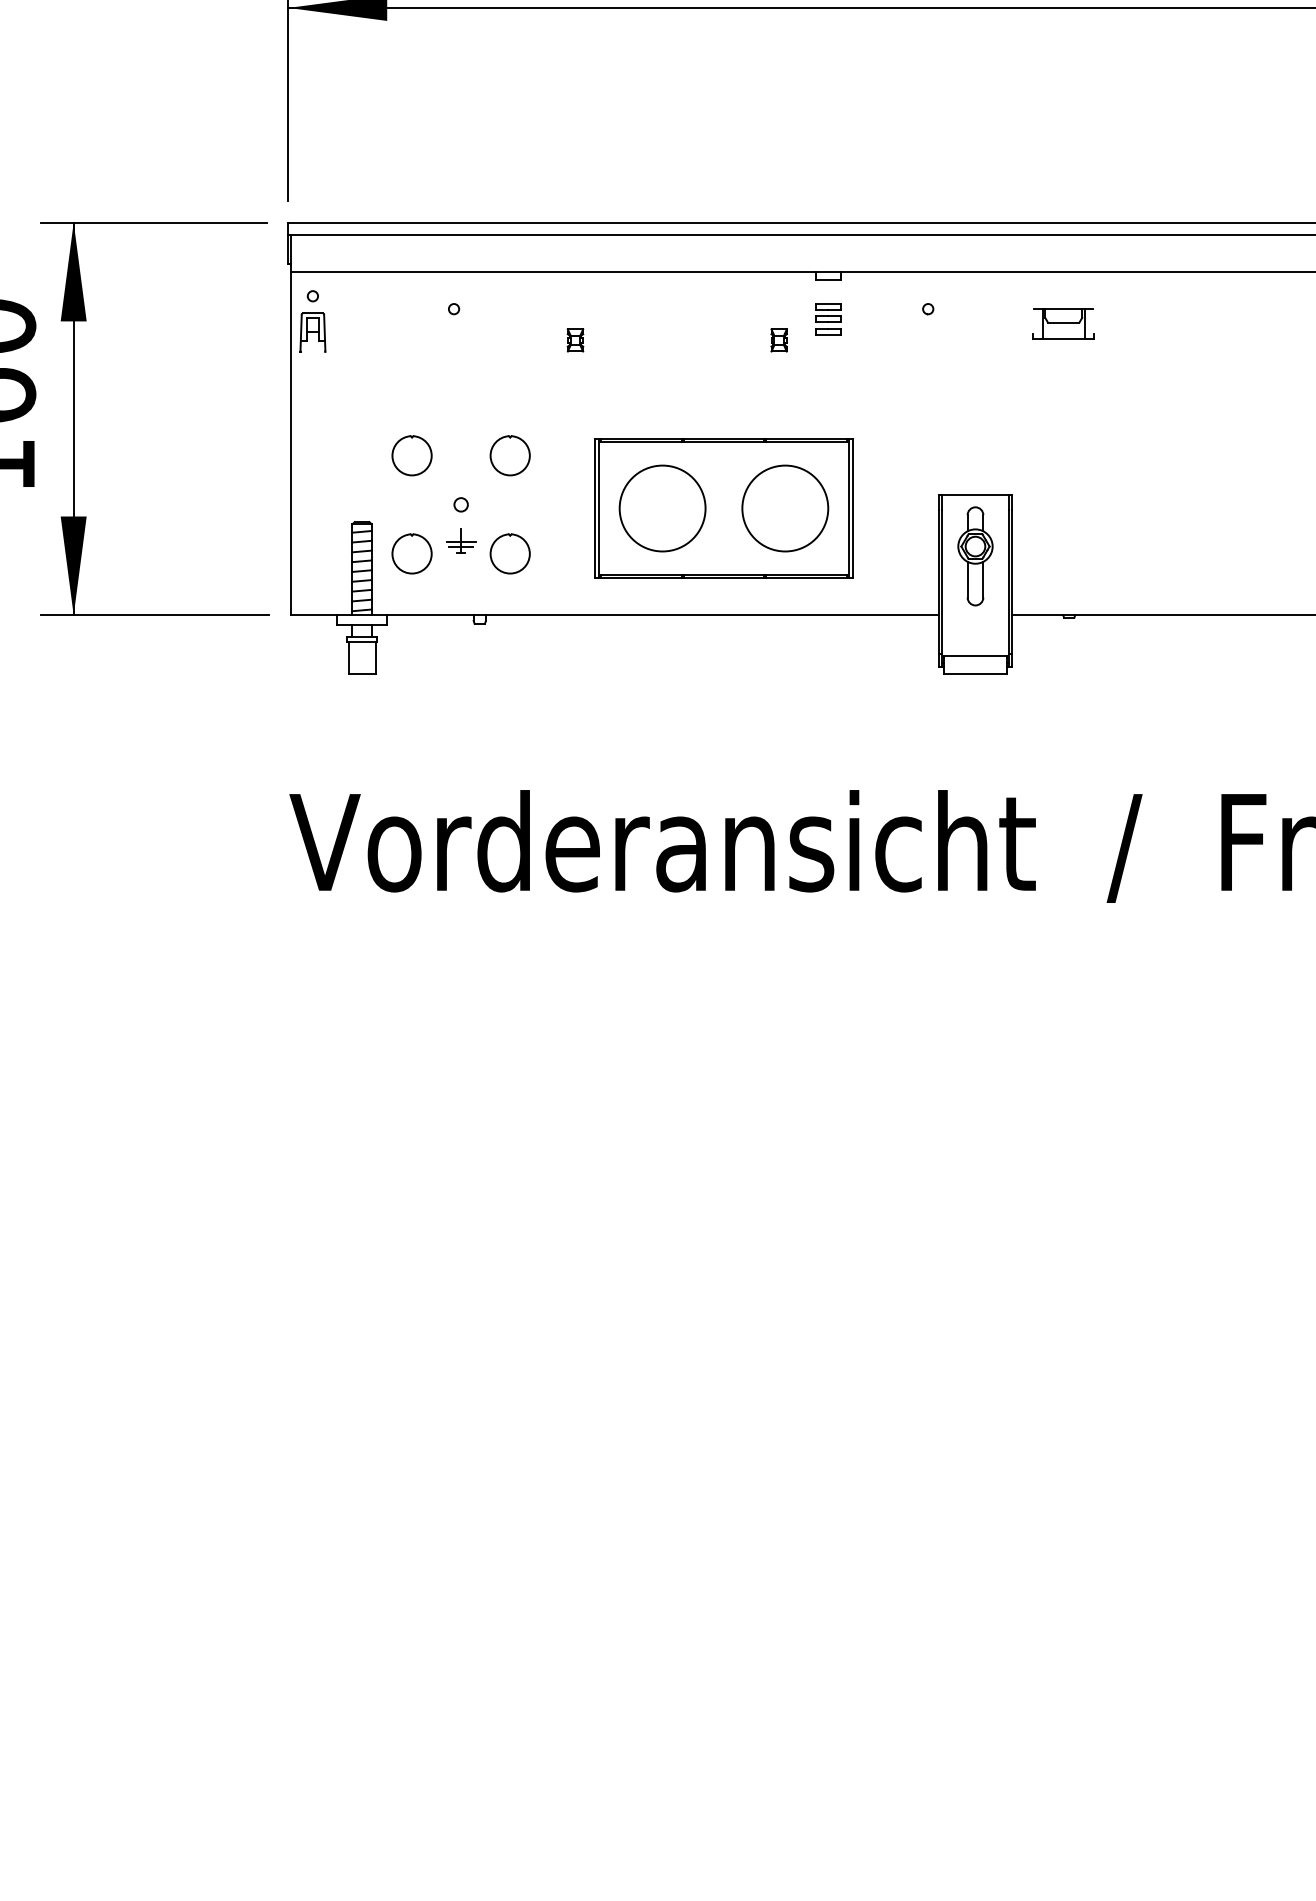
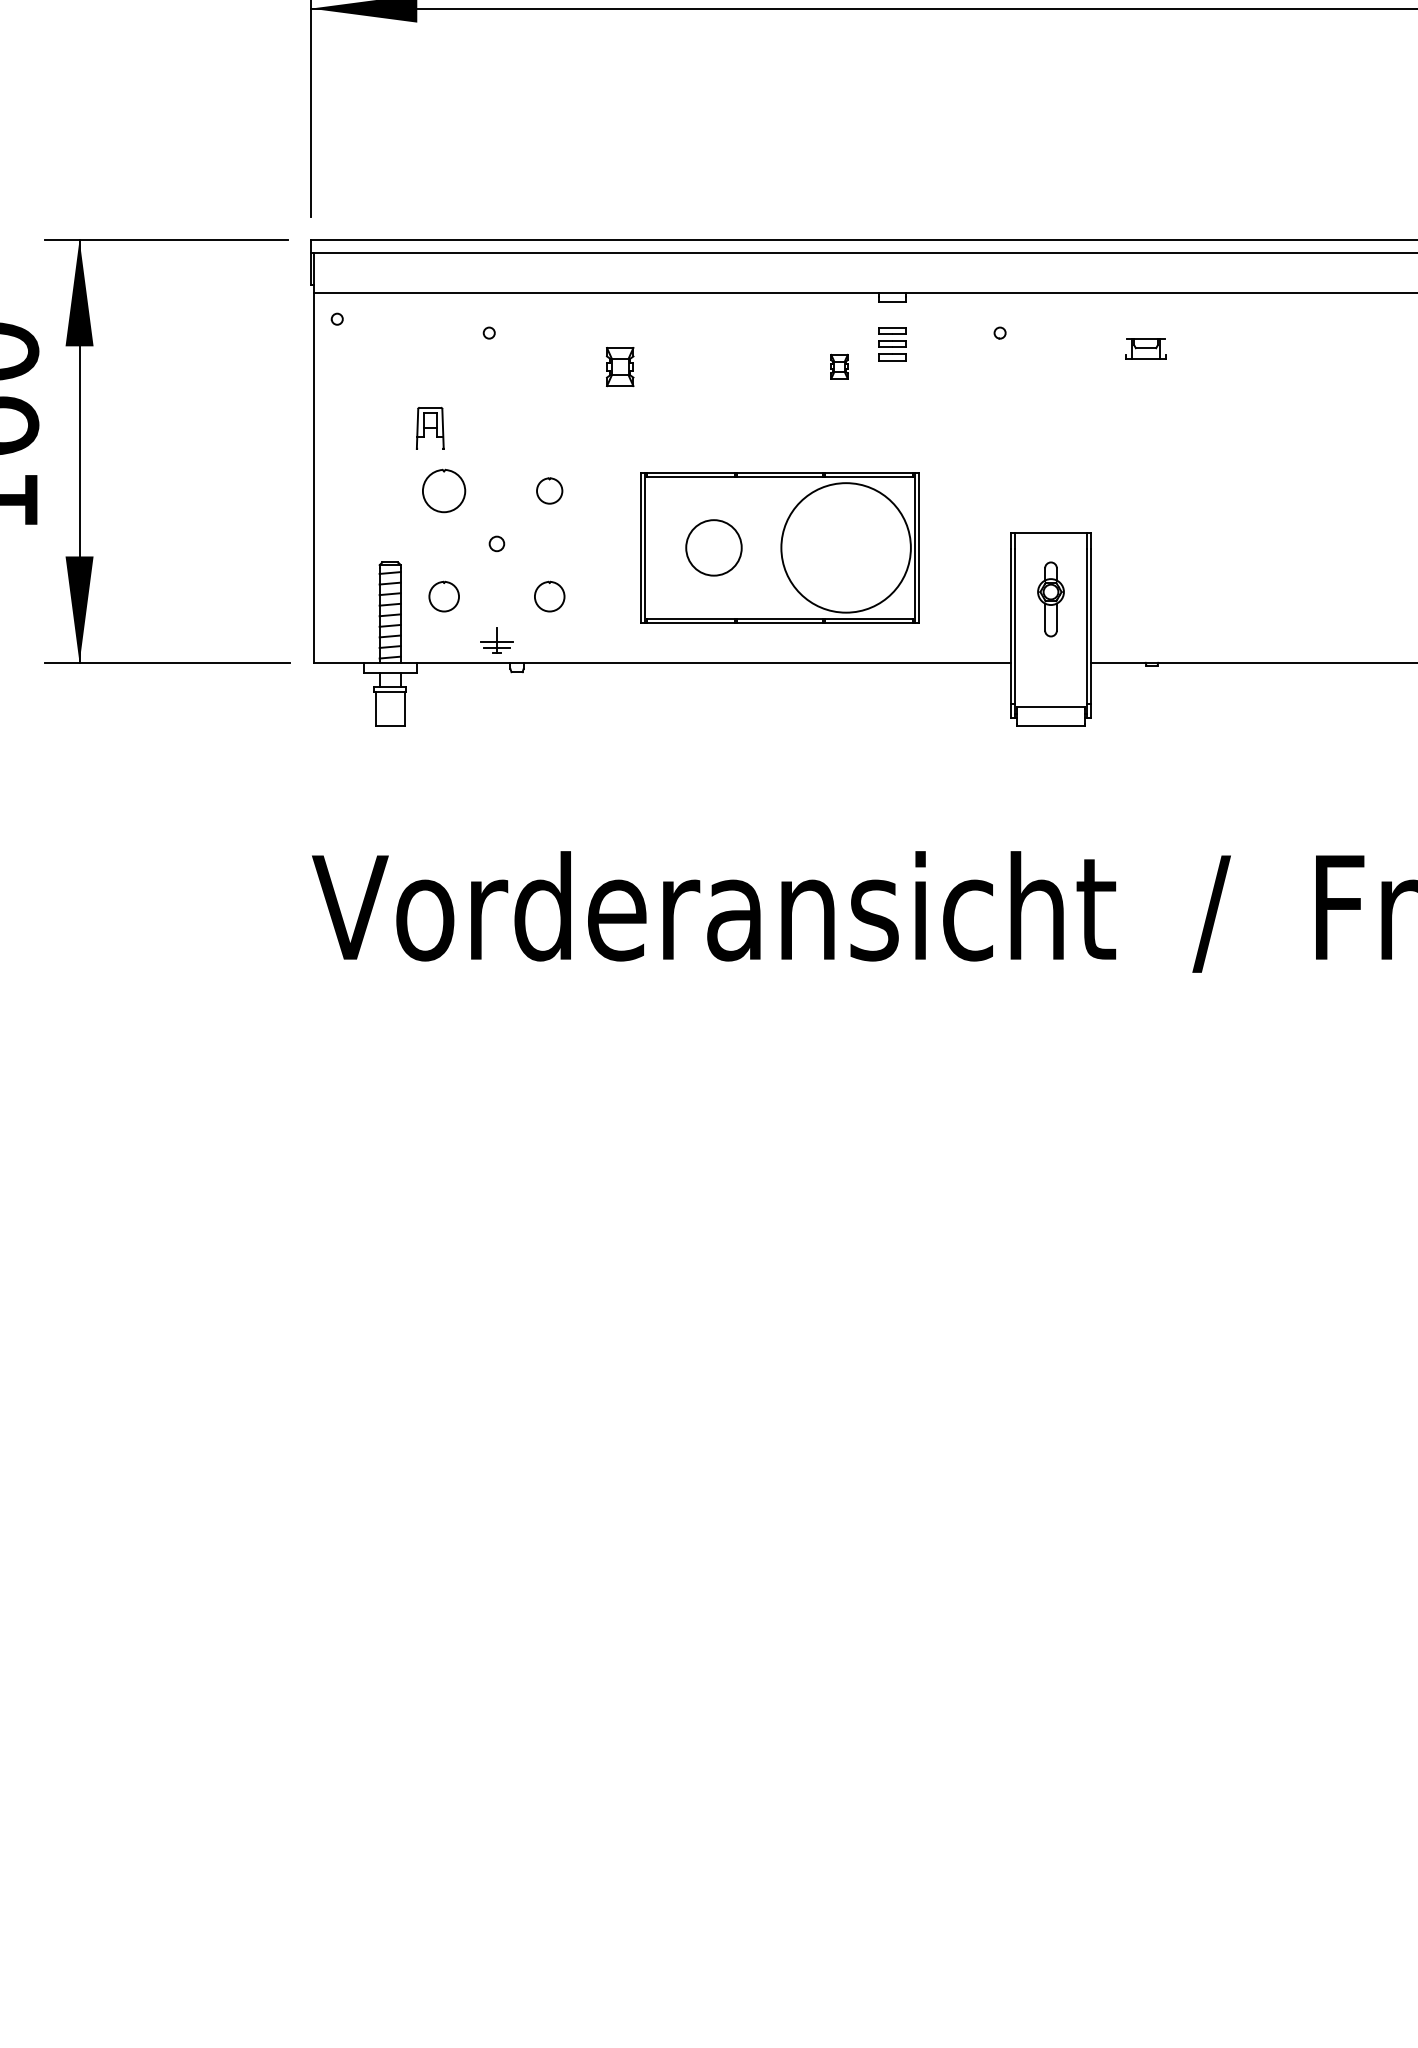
part: (1063, 323) -> (1145, 348), size x0.6
part: (313, 331) -> (430, 427), moved
part: (574, 340) -> (619, 366), size x1.6
part: (509, 455) -> (549, 490), size x0.6
circle: (662, 508) -> (713, 547), size x0.6
circle: (784, 508) -> (845, 547), size x1.4
part: (460, 540) -> (496, 640), moved
part: (412, 553) -> (444, 596), size x0.7
part: (509, 553) -> (549, 596), size x0.7
part: (975, 556) -> (1050, 599), size x0.7

